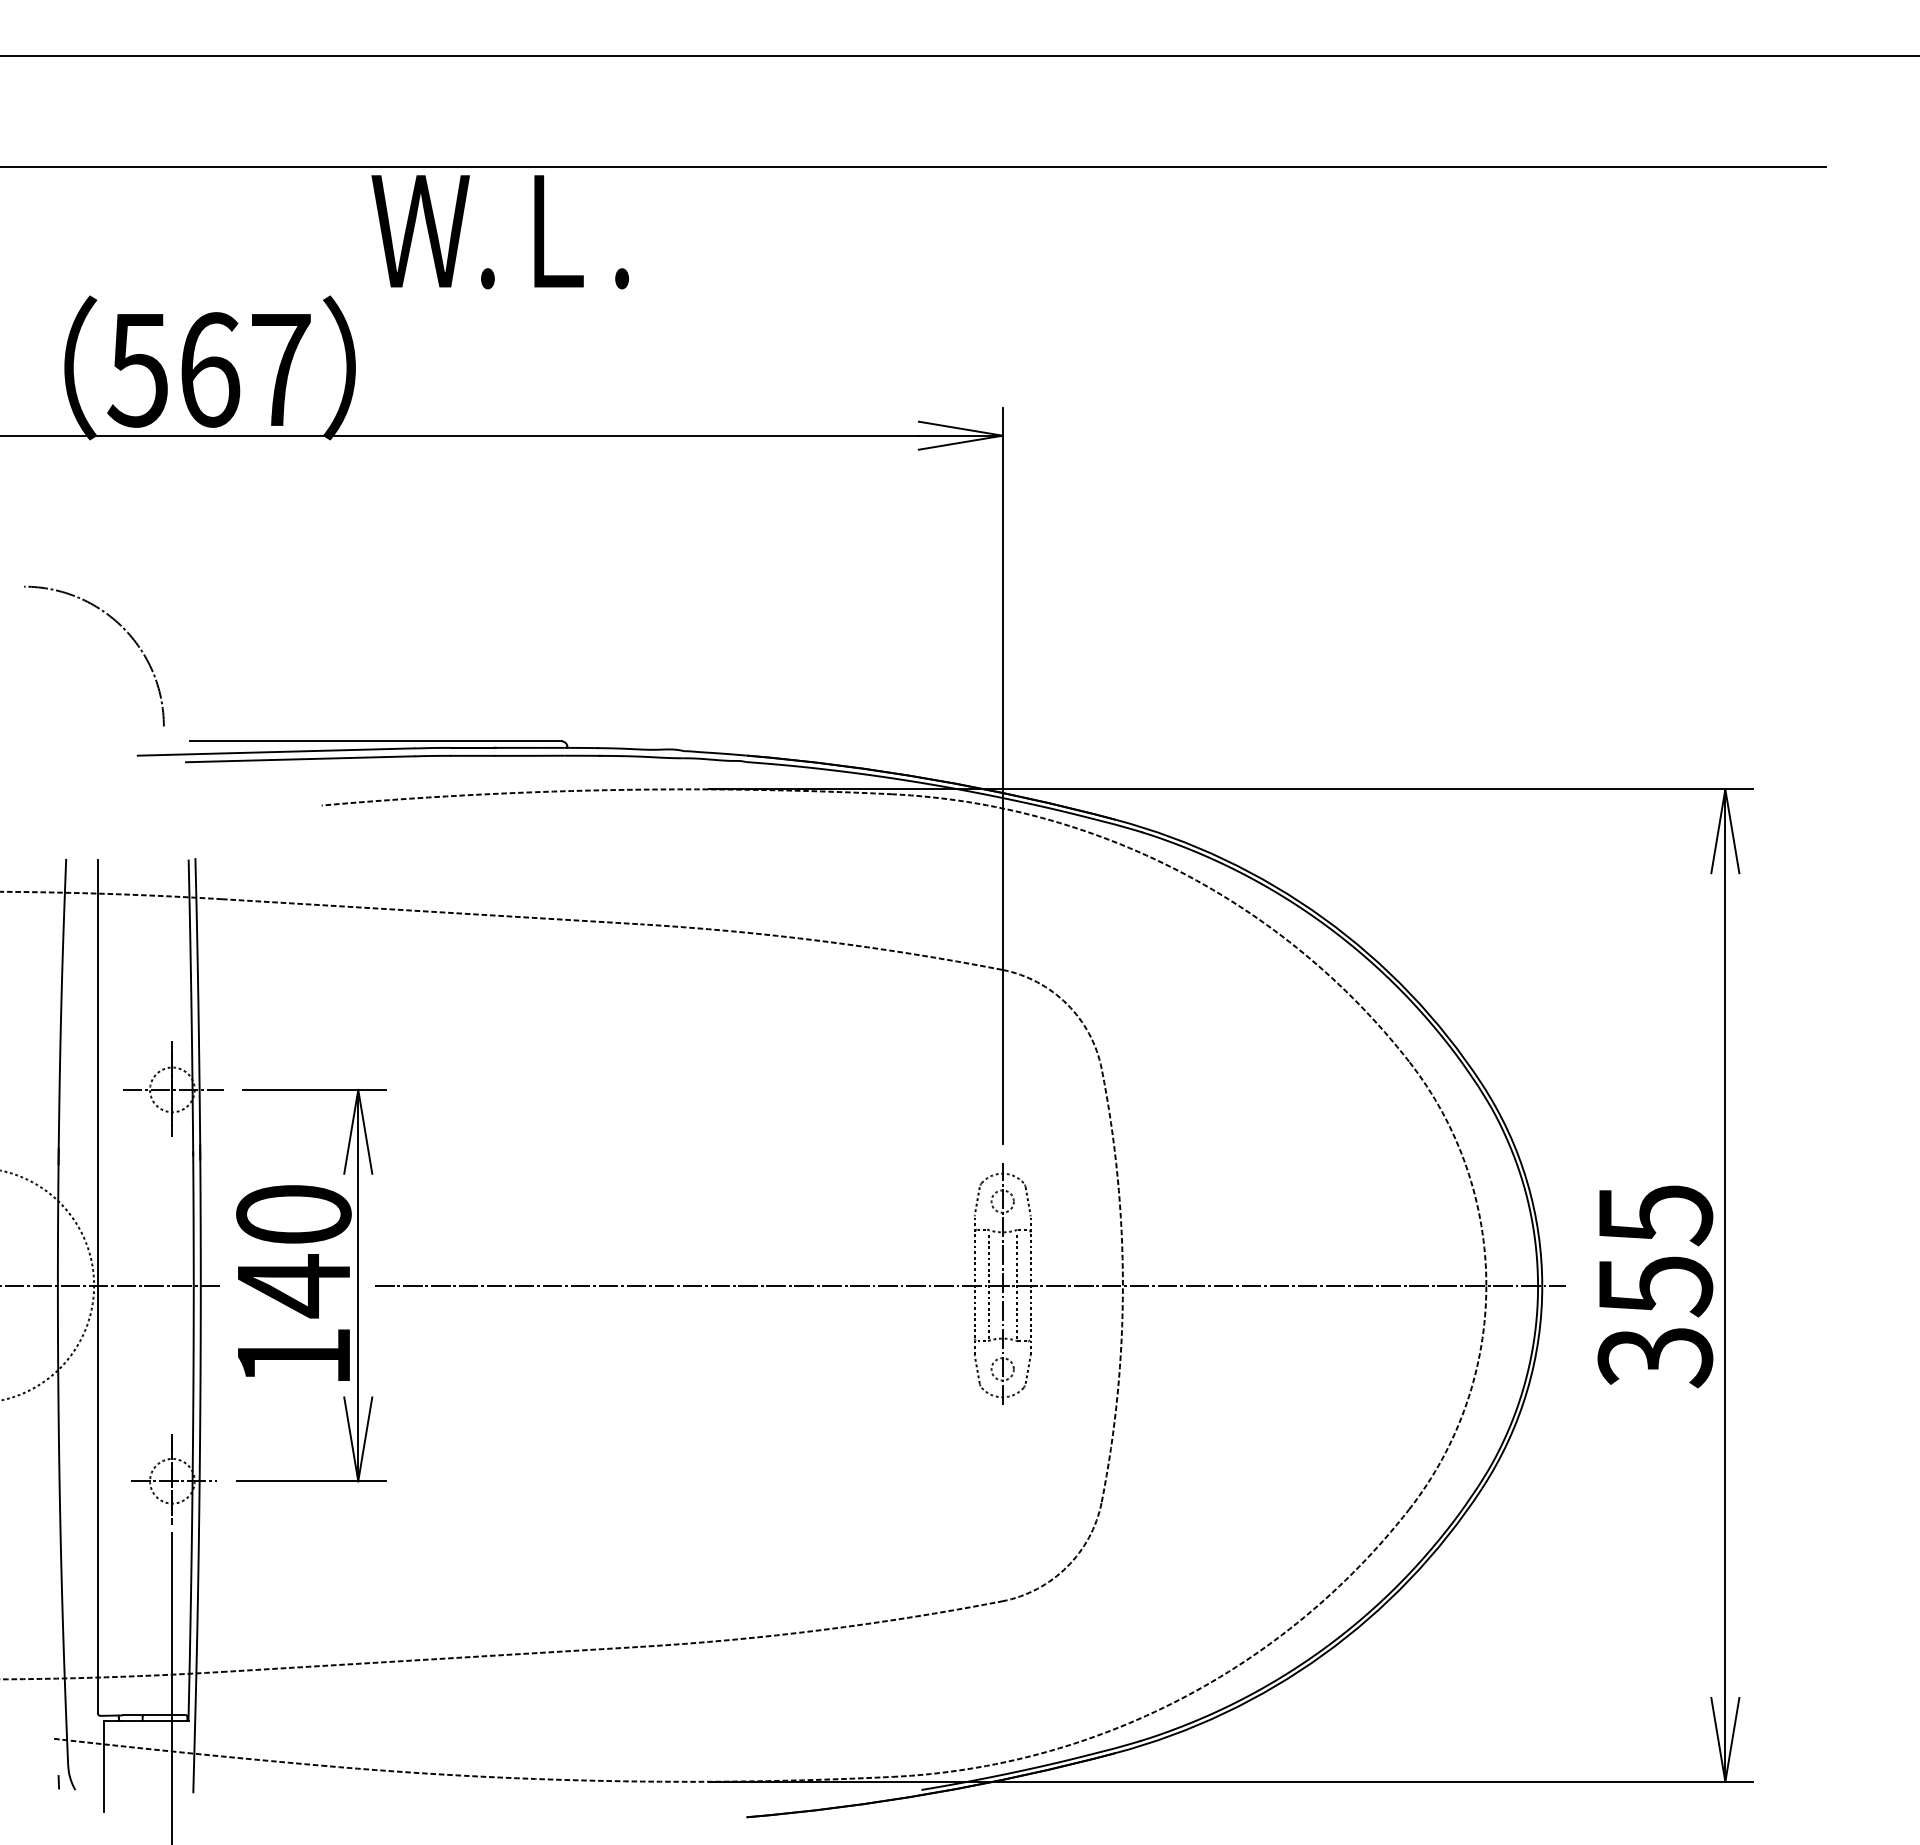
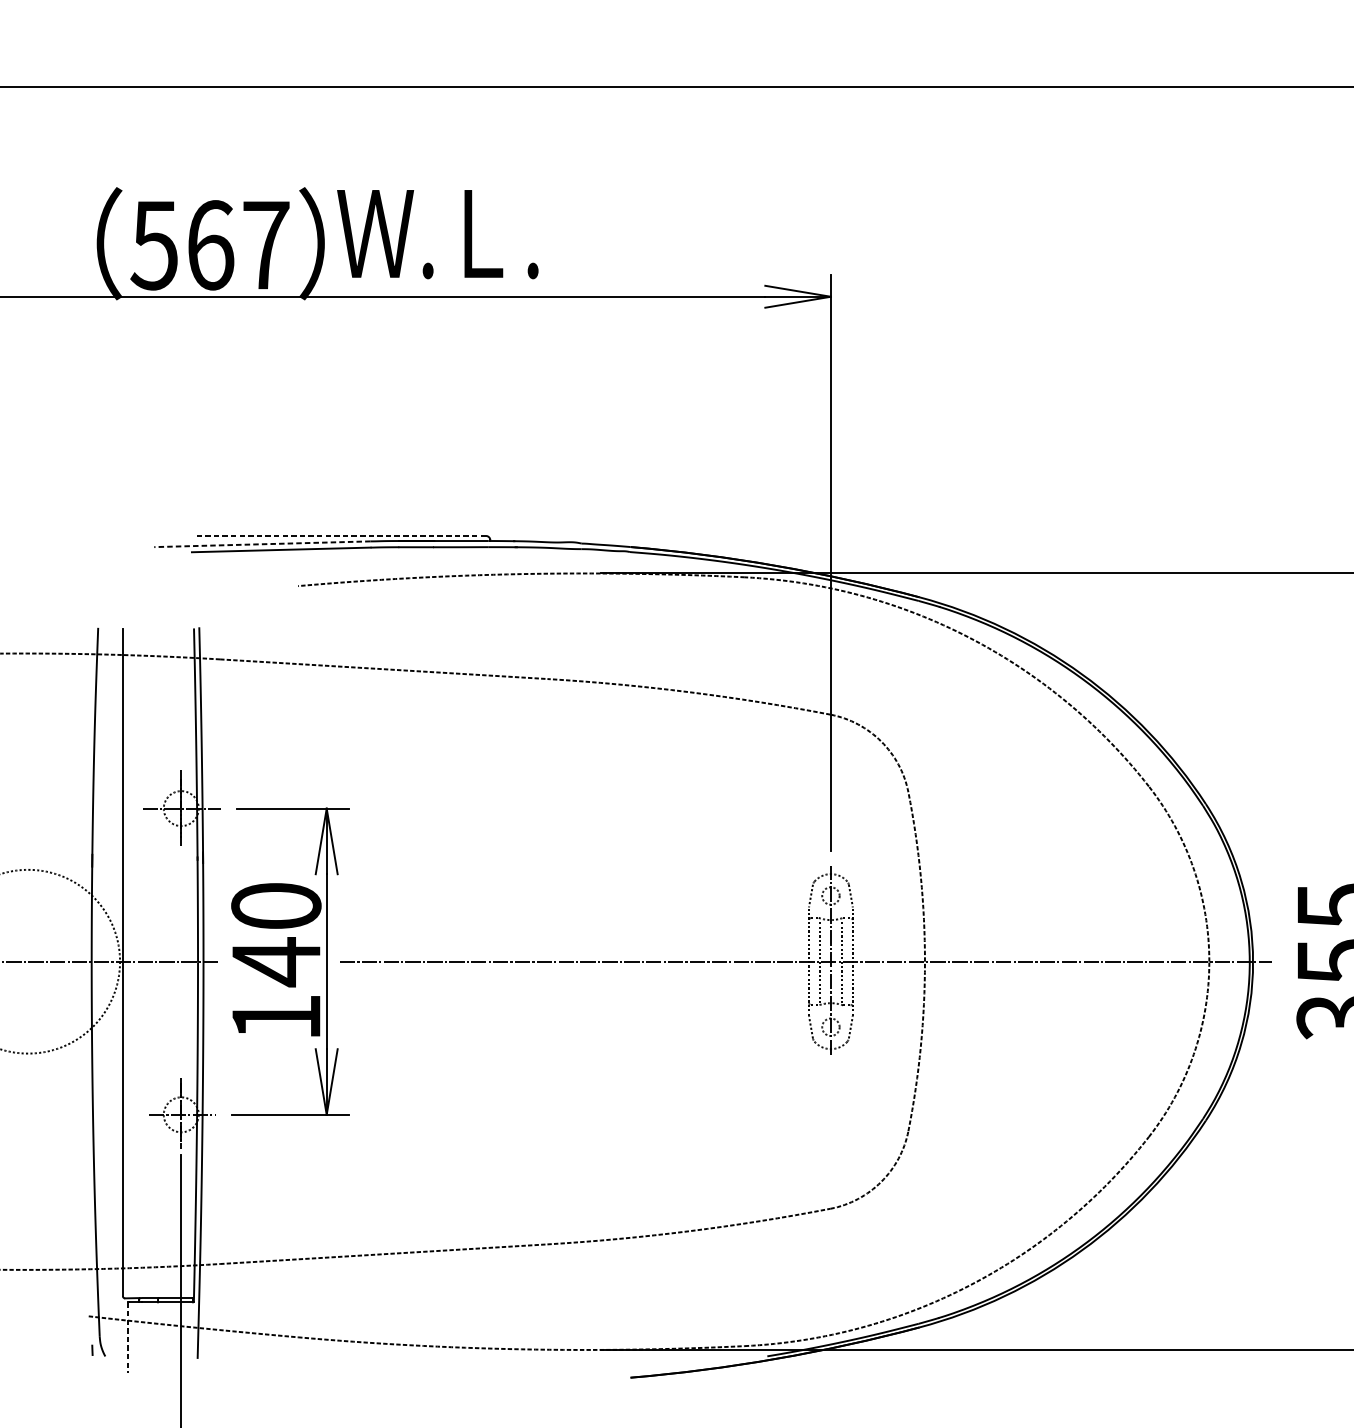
text: (499, 232) -> (437, 234), moved
arc: (120, 626) -> (140, 446), removed
line: (376, 741) -> (340, 536), solid -> dashed
line: (275, 752) -> (261, 544), solid -> dashed
line: (104, 1766) -> (128, 1337), solid -> dashed

